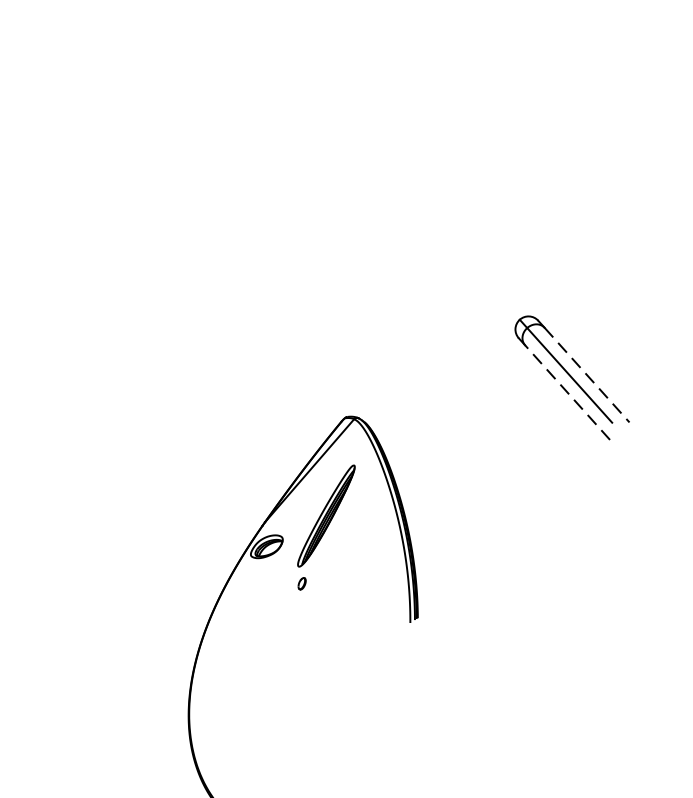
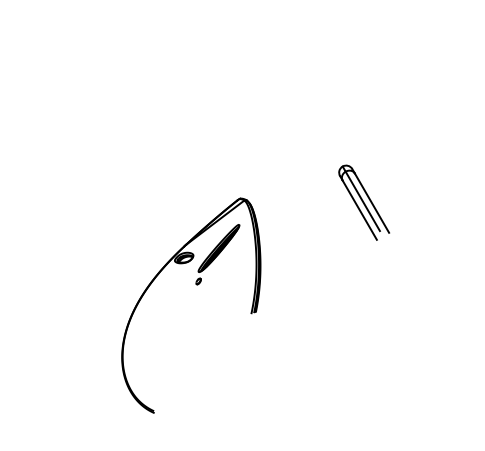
line: (588, 375) -> (372, 203), dashed -> solid
line: (566, 391) -> (359, 209), dashed -> solid

